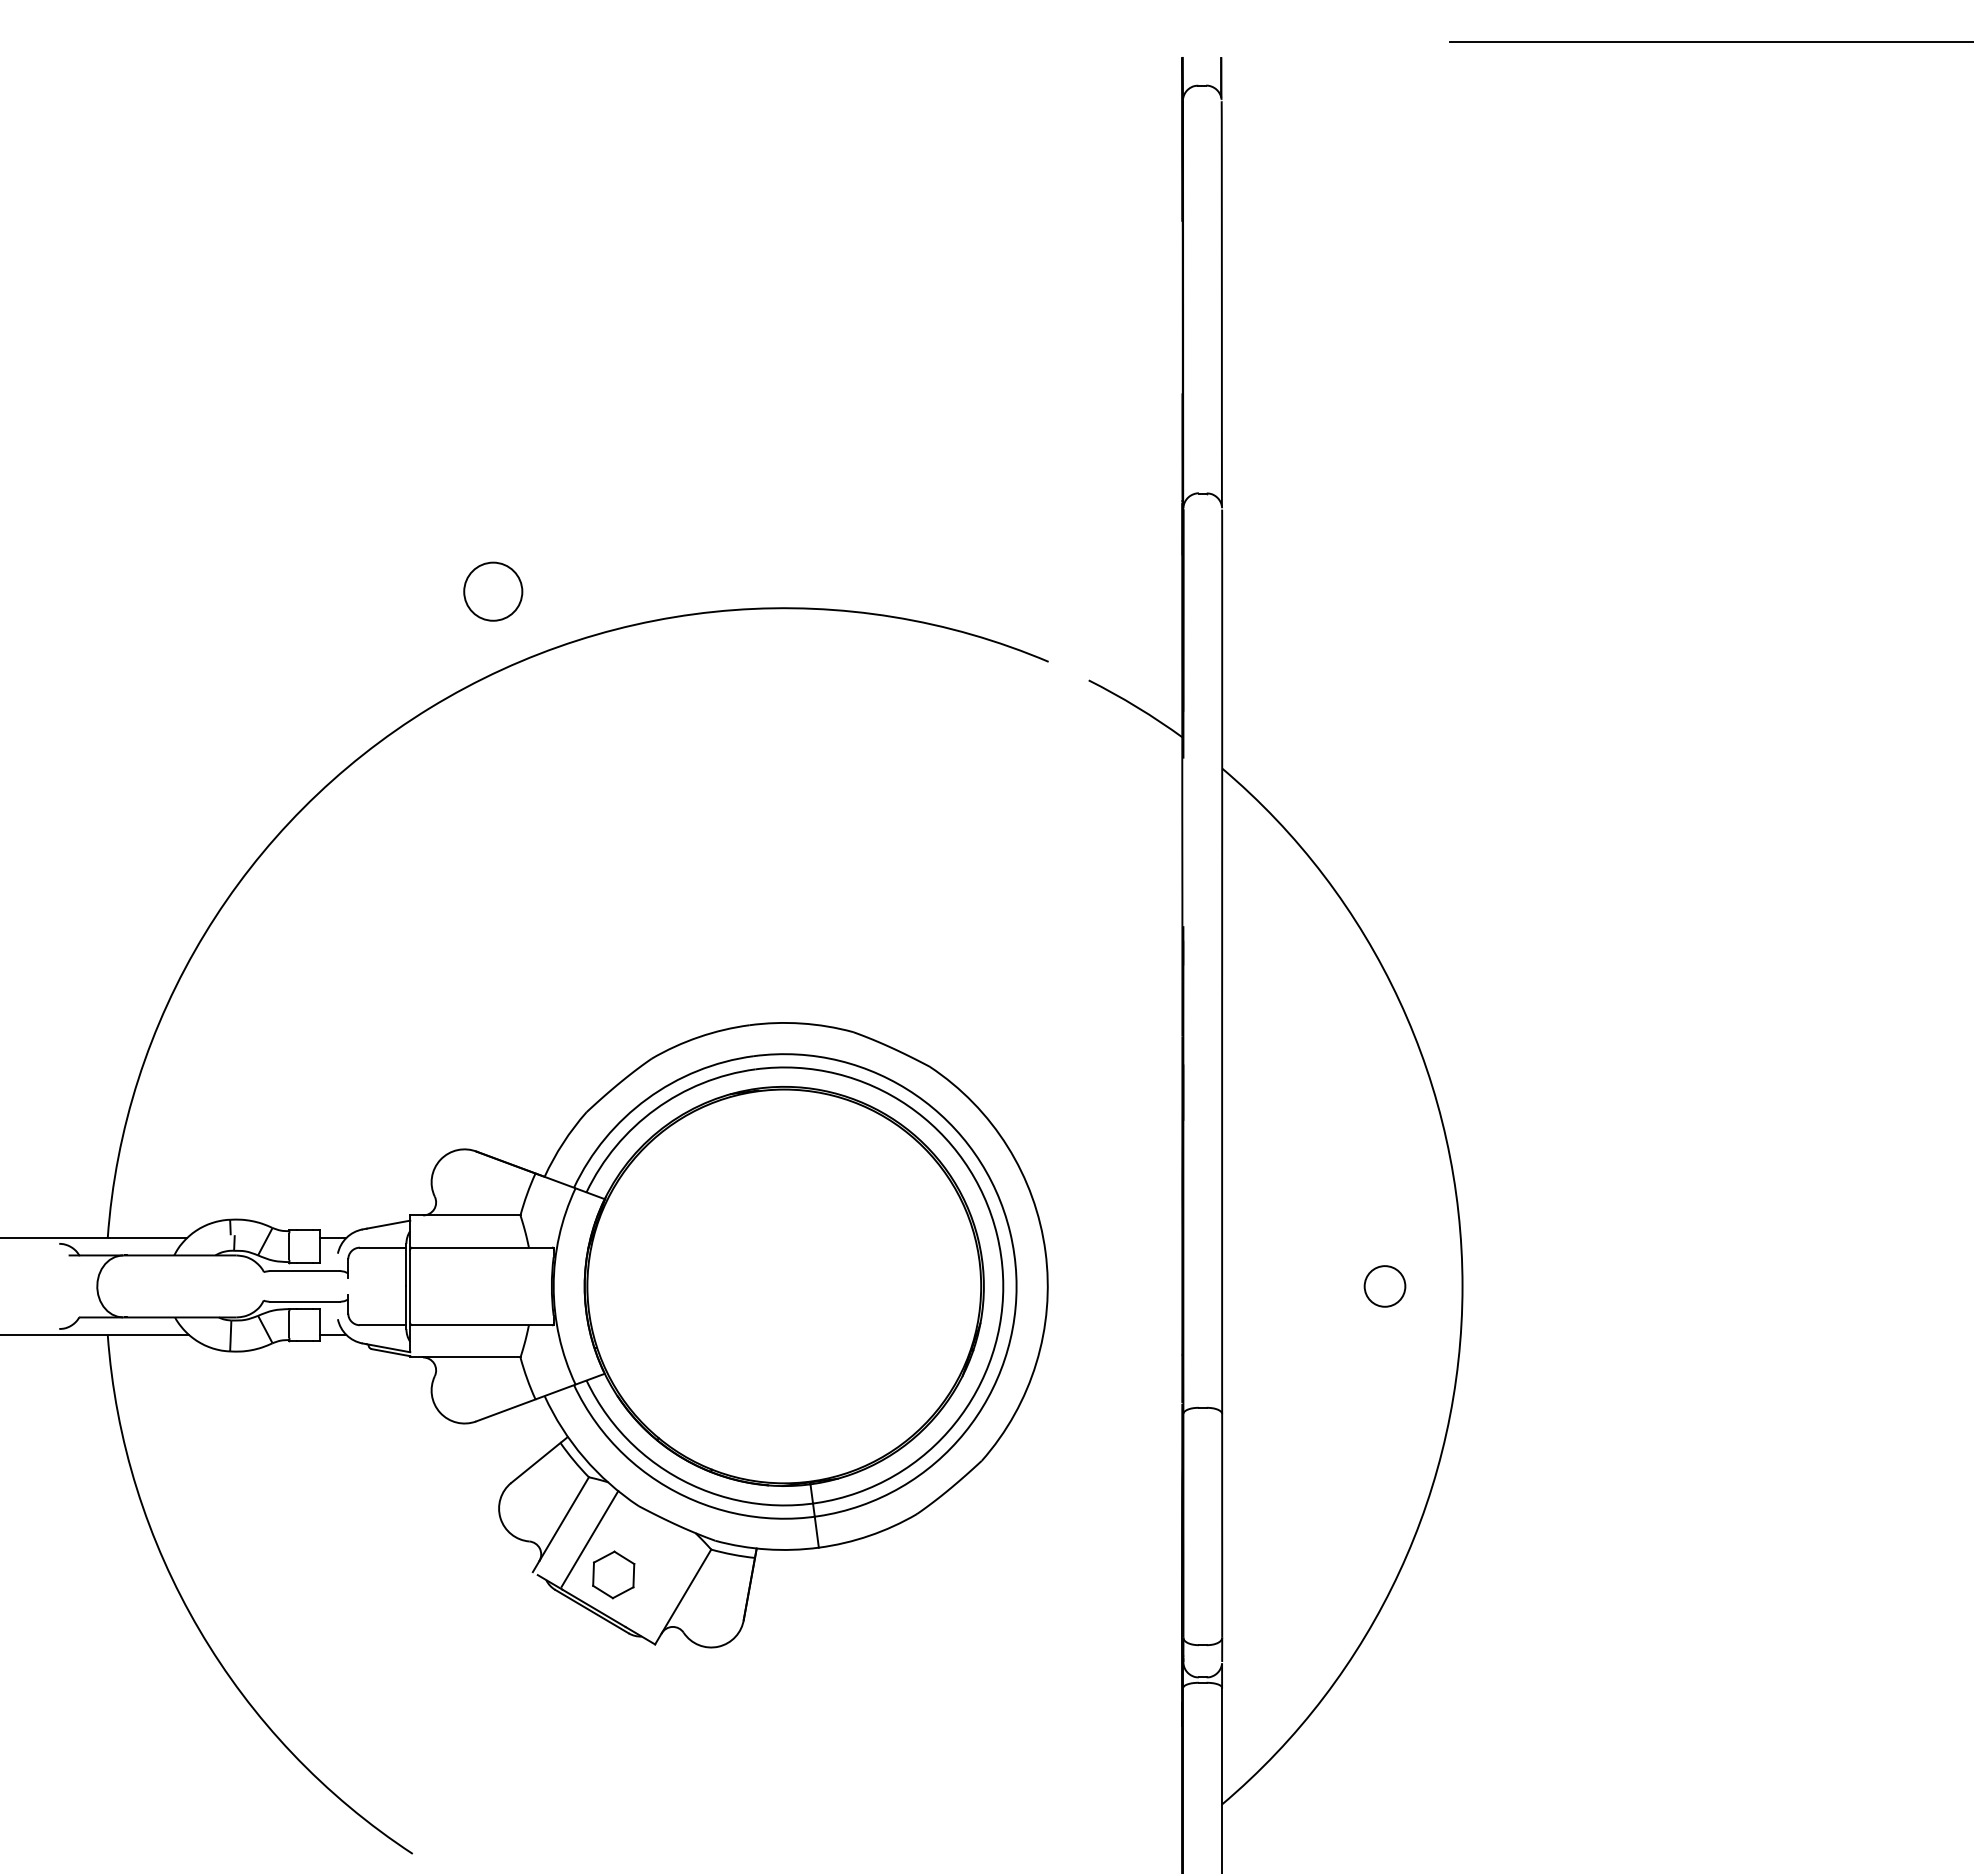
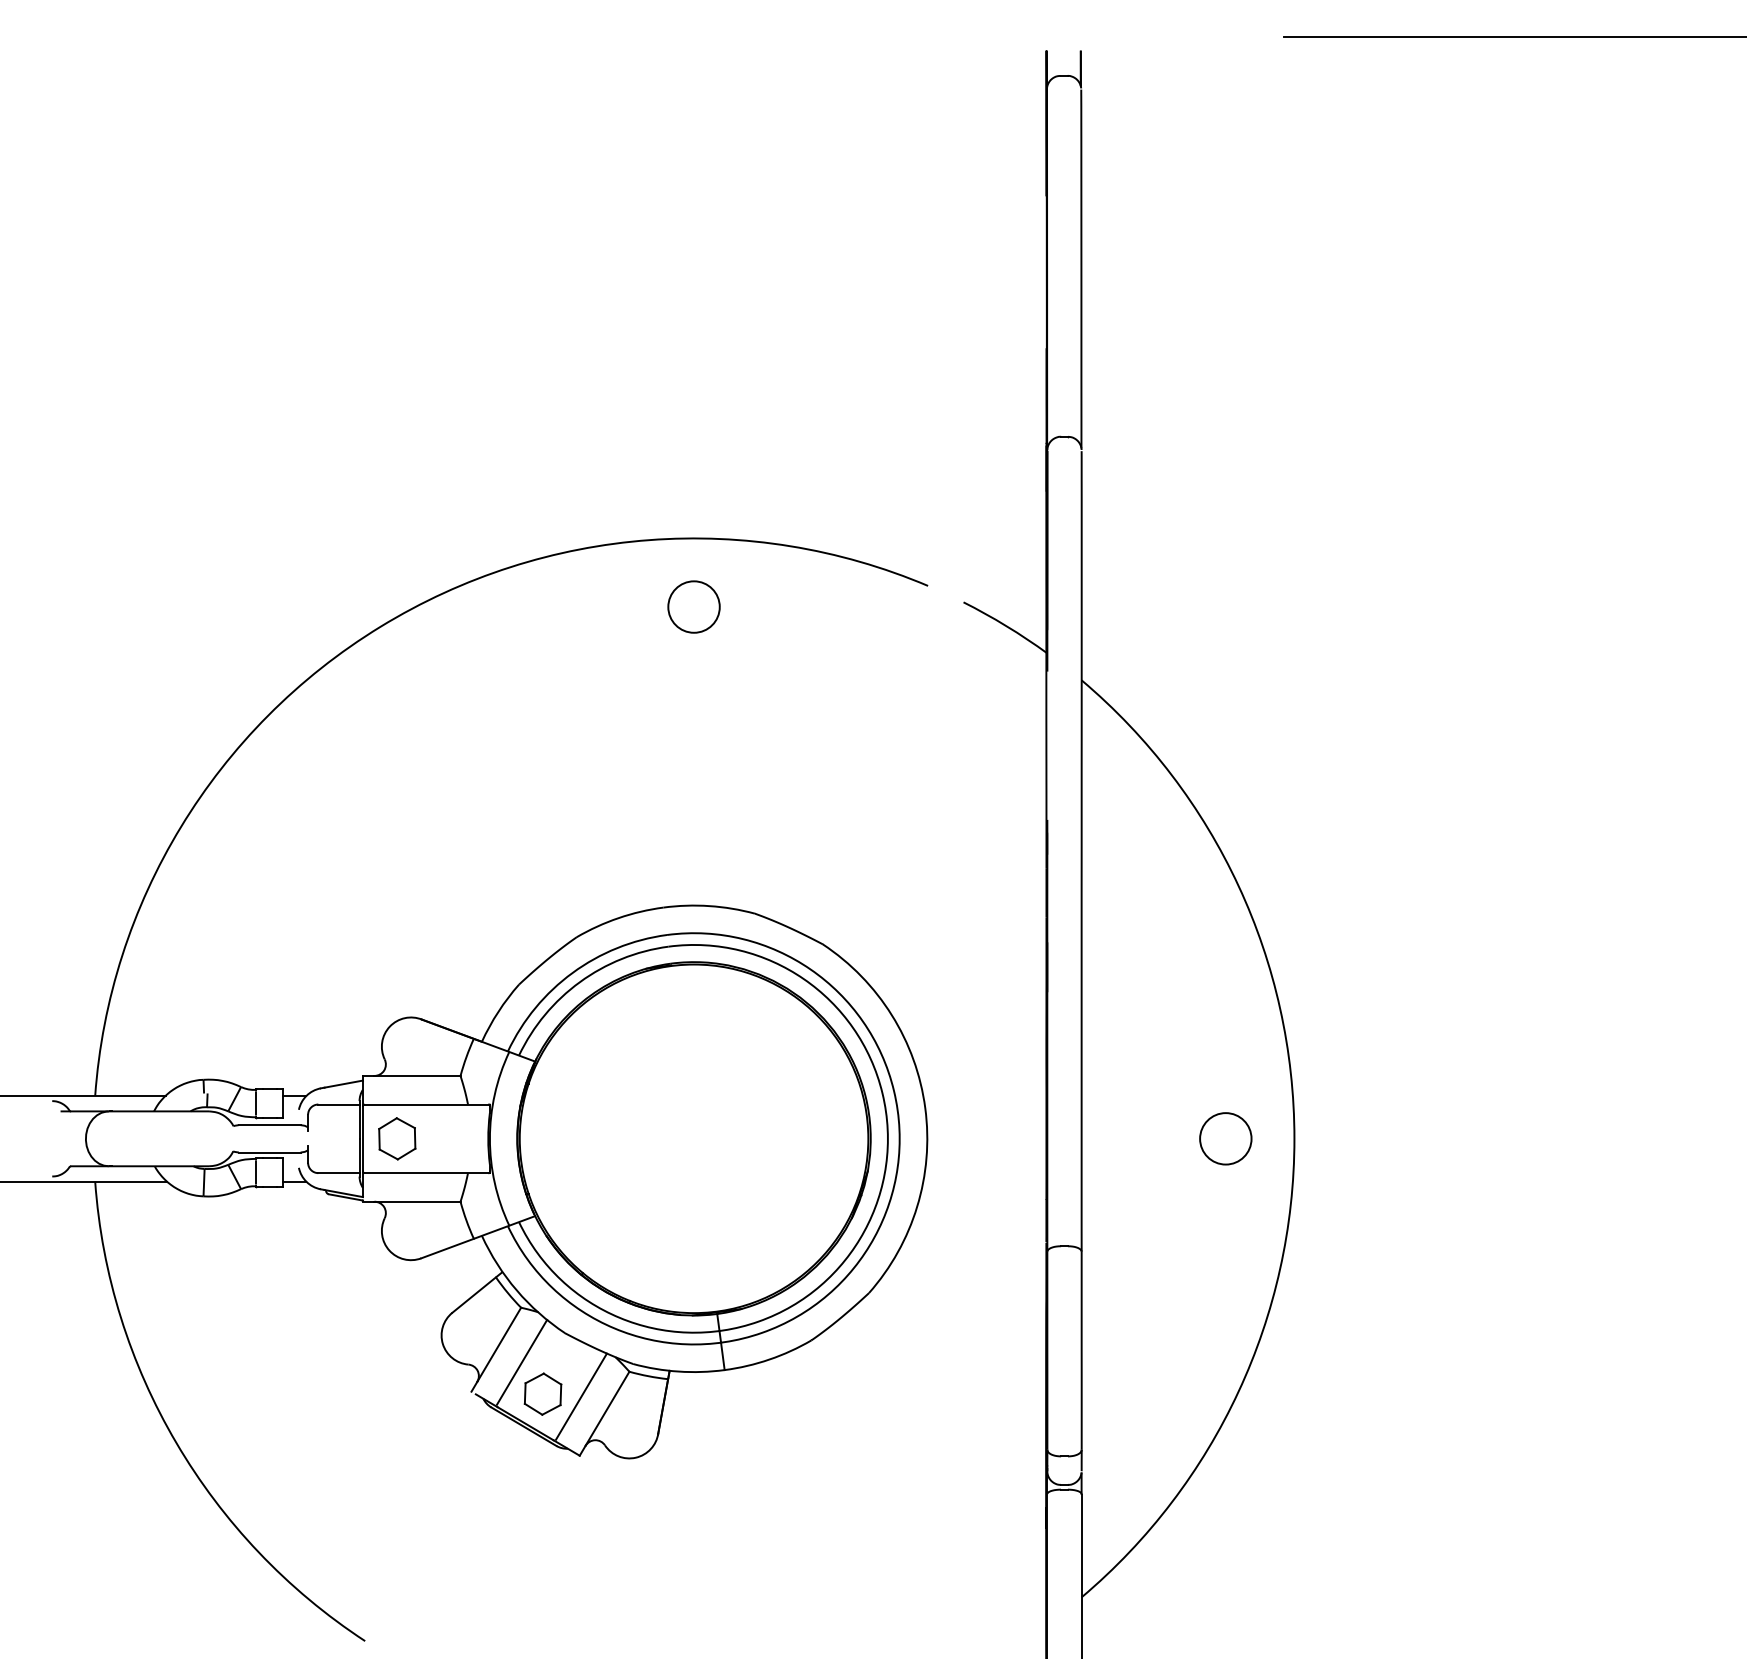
circle: (493, 591) -> (694, 606), moved
part: (448, 1286) -> (396, 1138), added
circle: (1384, 1286) -> (1225, 1138), size x1.43
line: (656, 1577) -> (580, 1396), added

